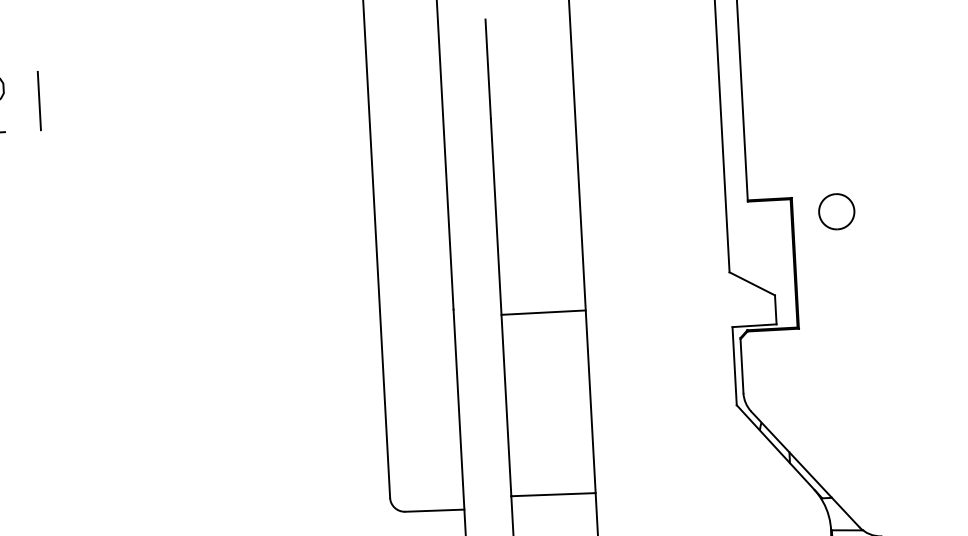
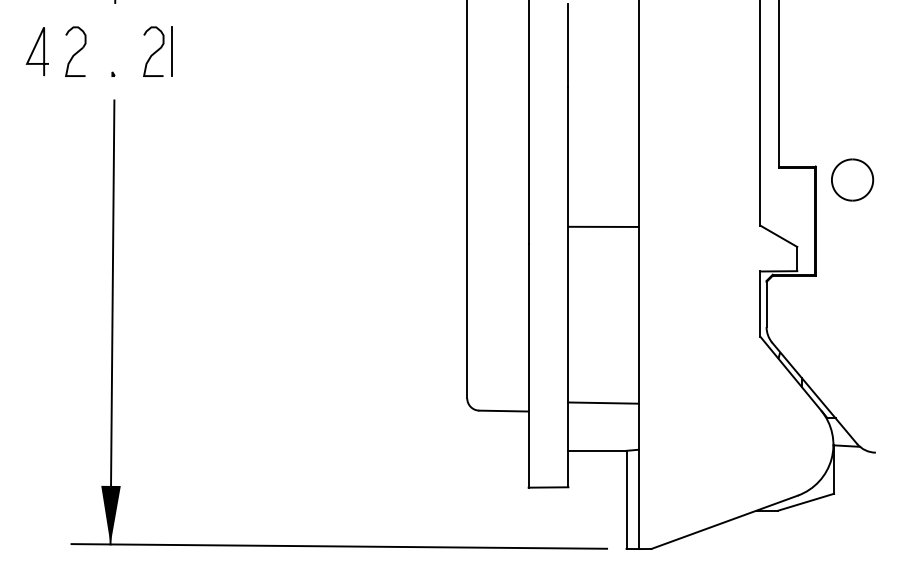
line: (39, 100) -> (171, 51), moved
part: (836, 211) -> (852, 179), size x1.4
line: (543, 312) -> (603, 226), moved

